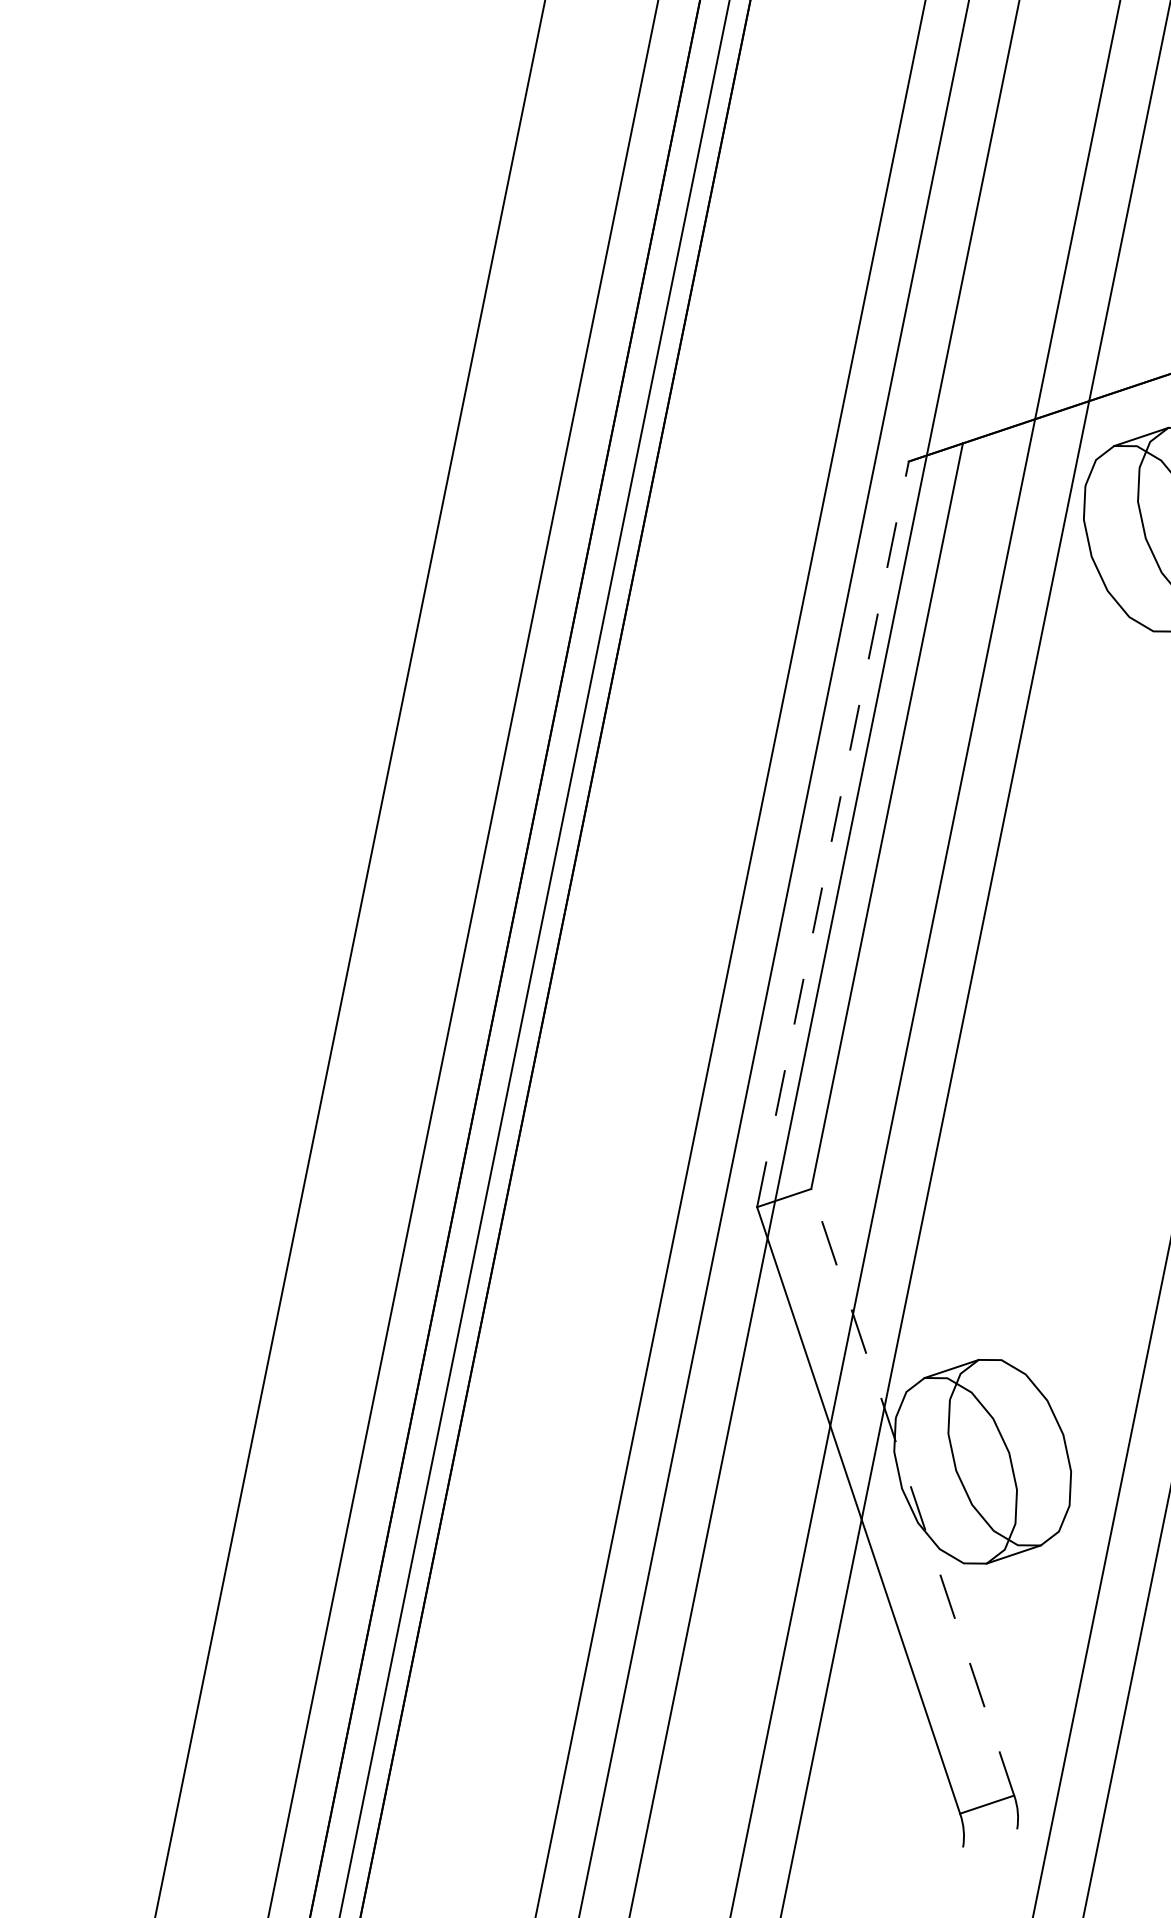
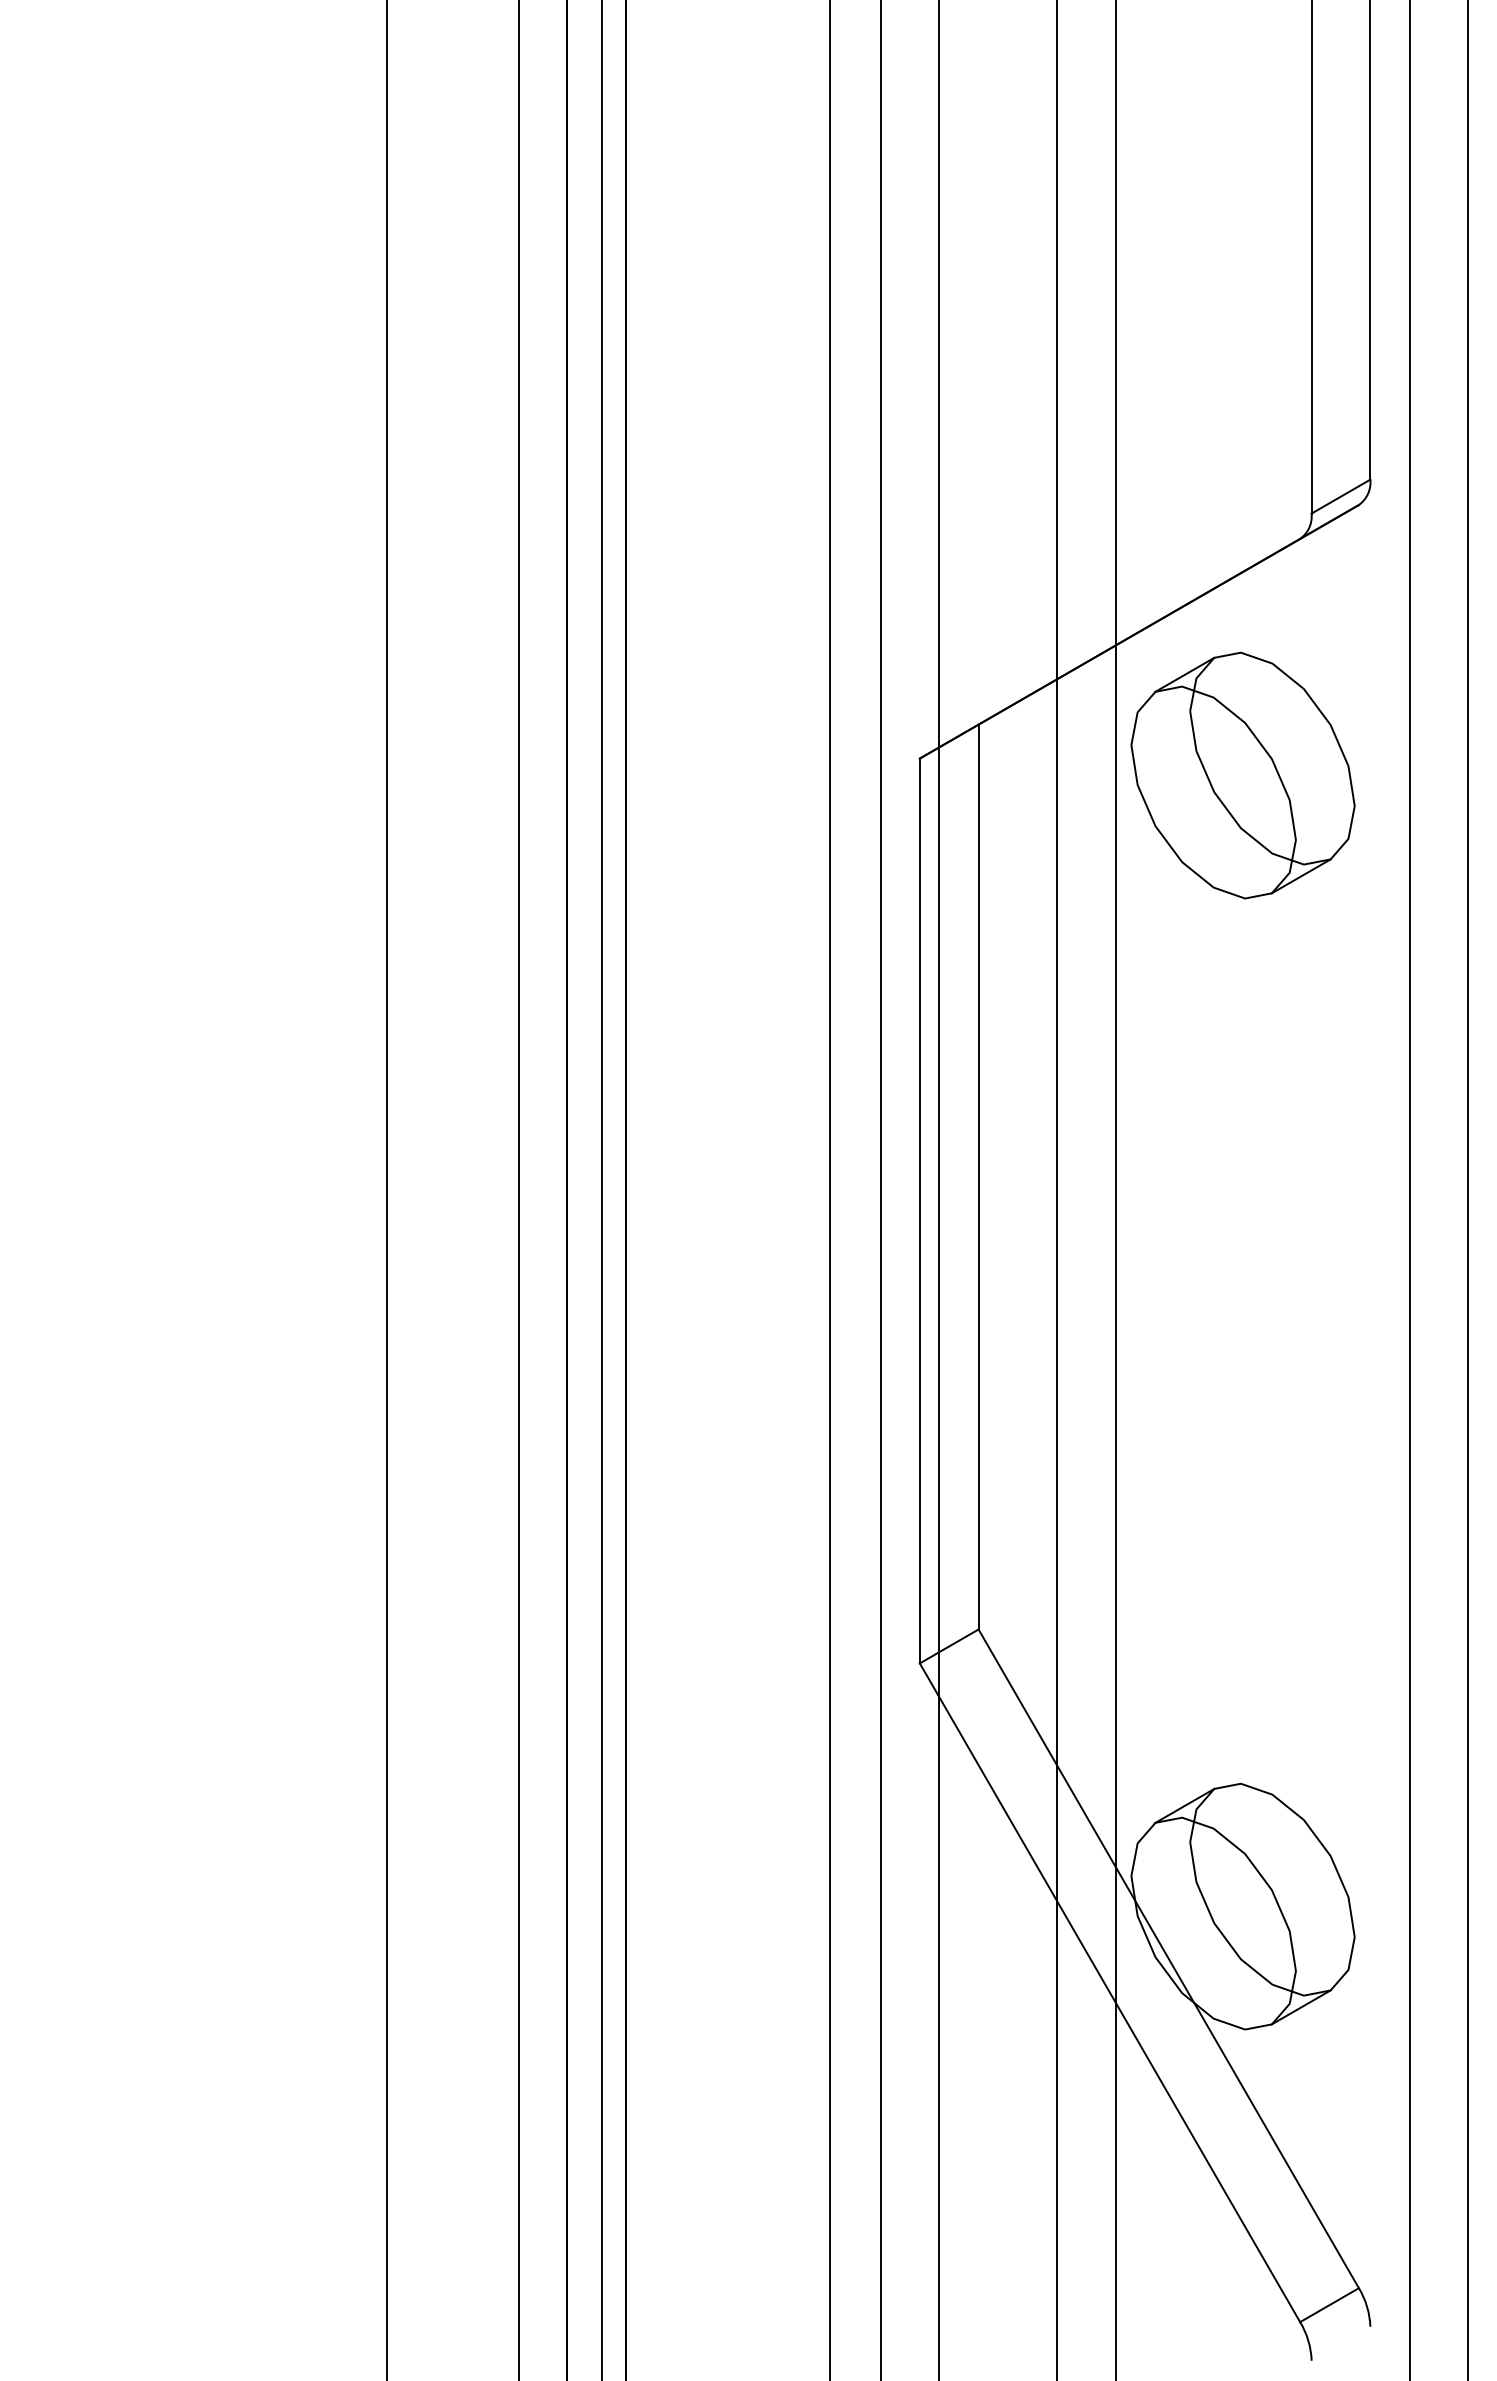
line: (832, 833) -> (919, 1210), dashed -> solid
line: (912, 1491) -> (1168, 1958), dashed -> solid

